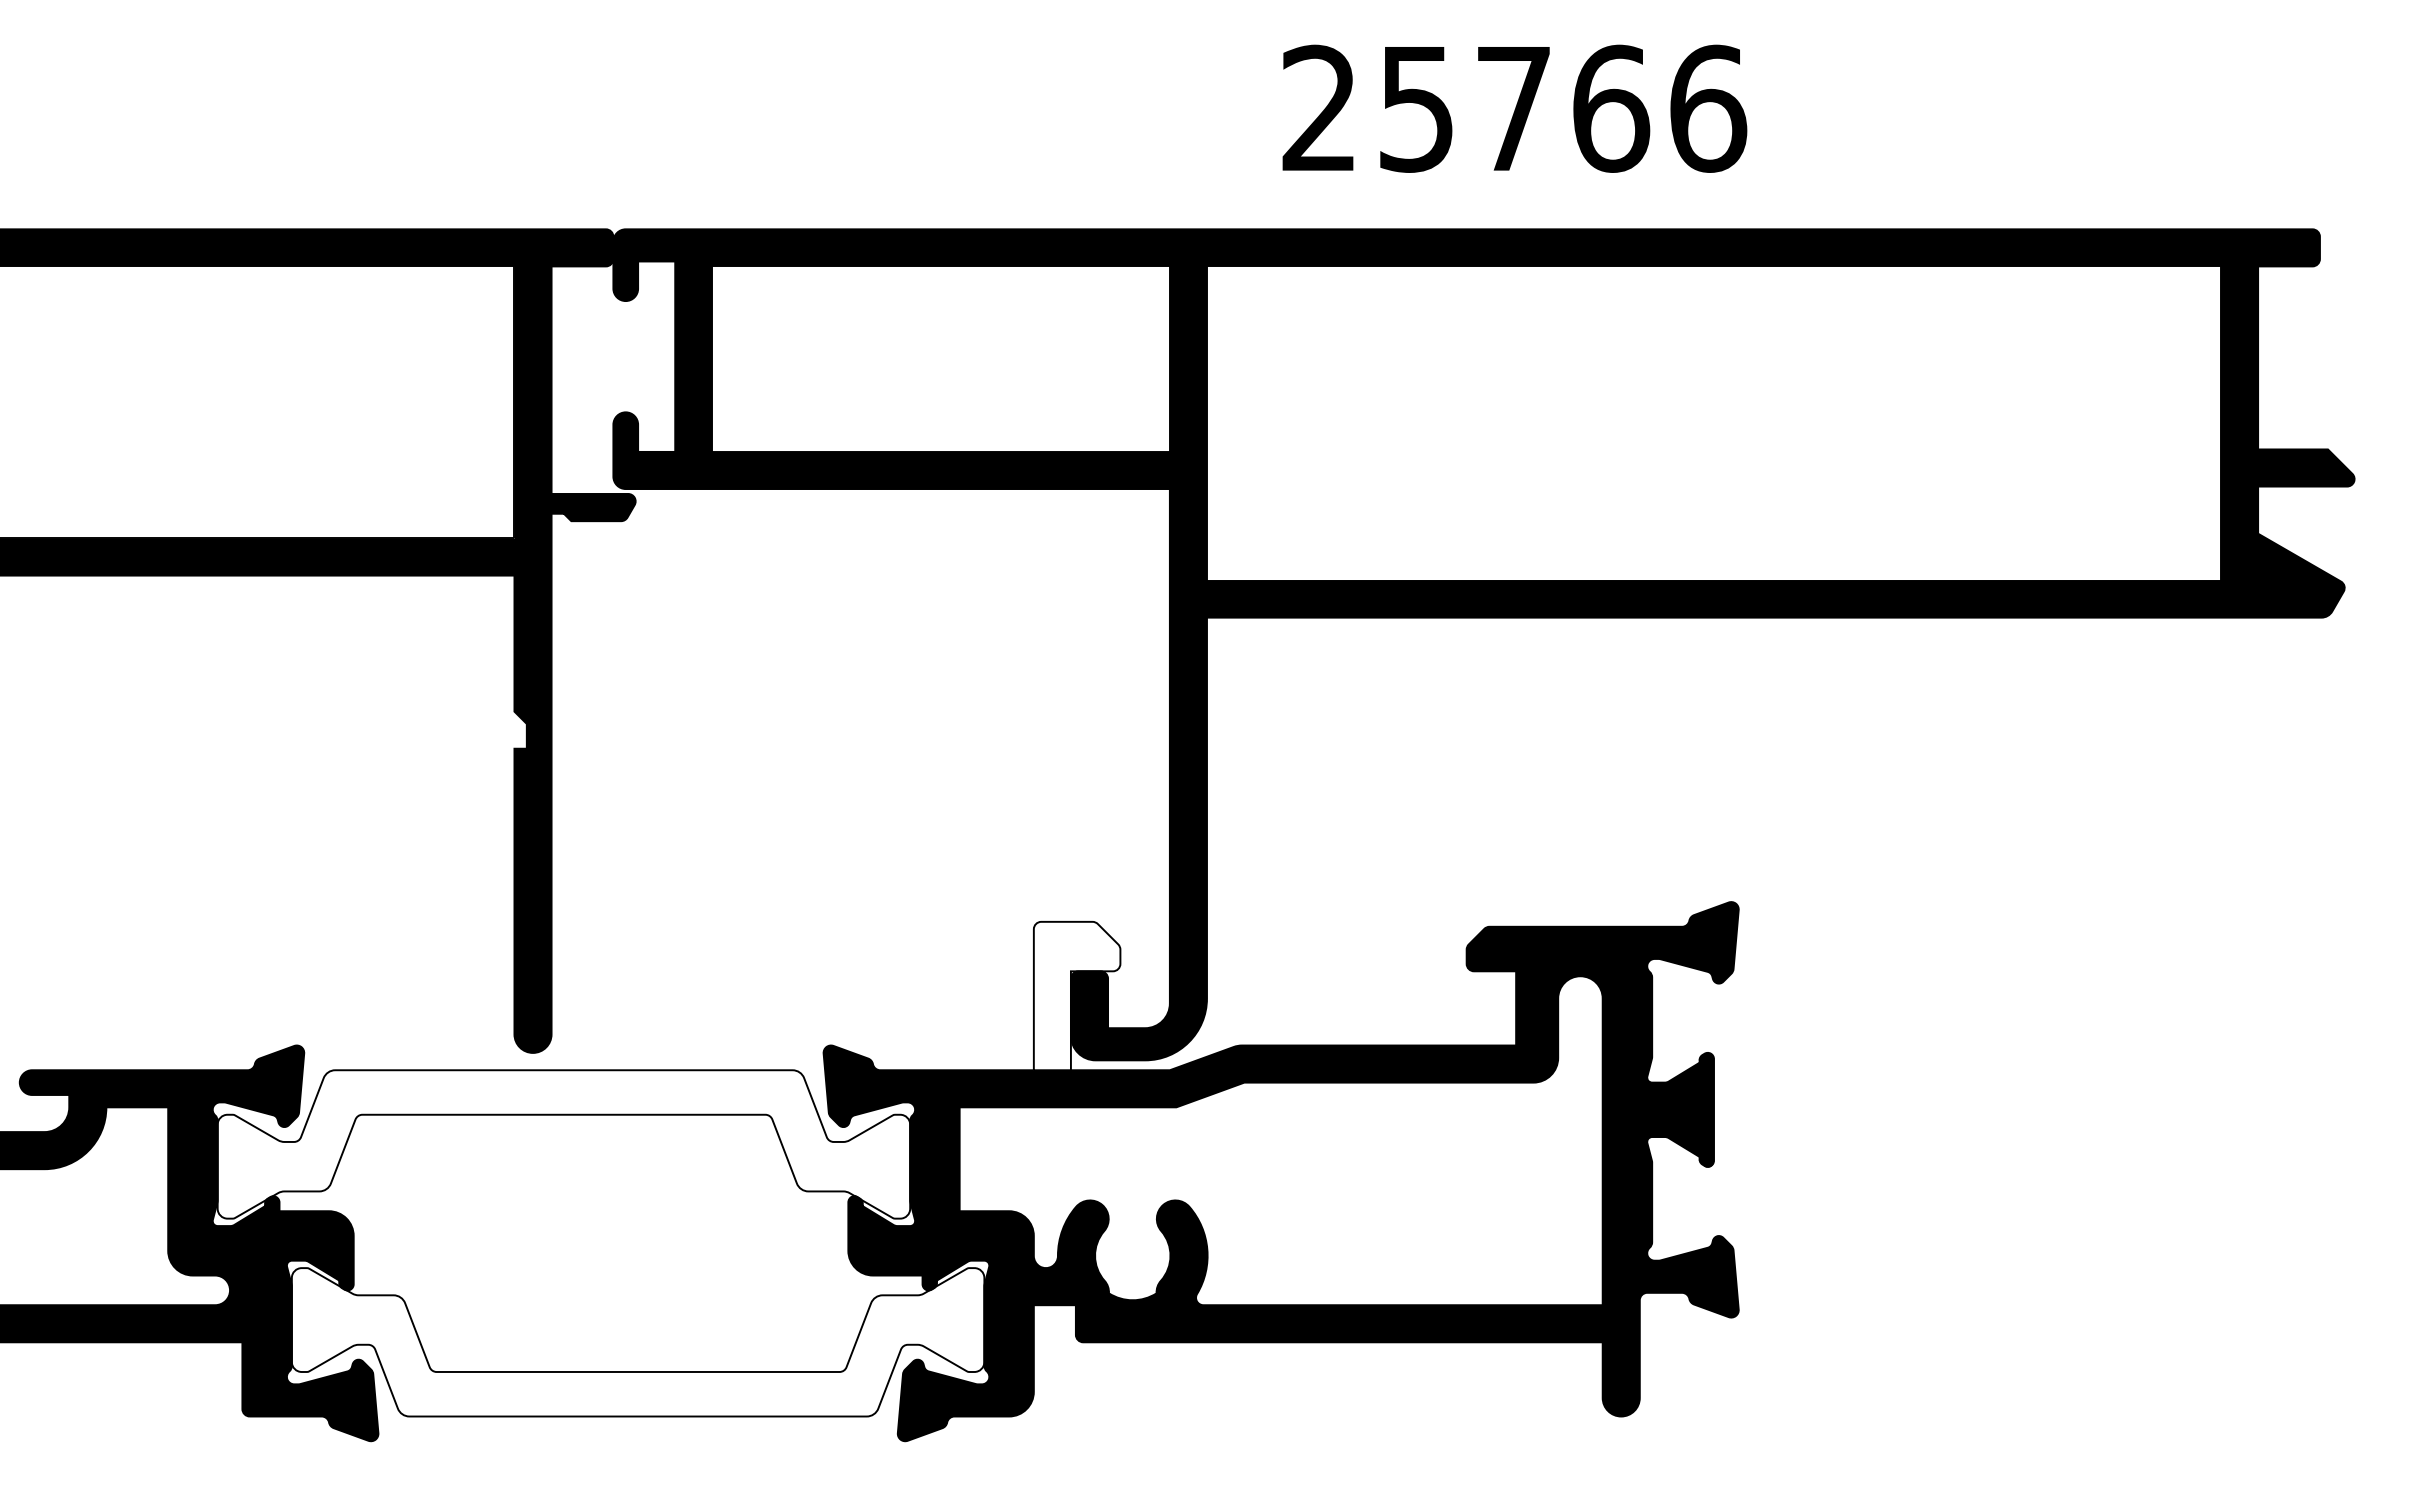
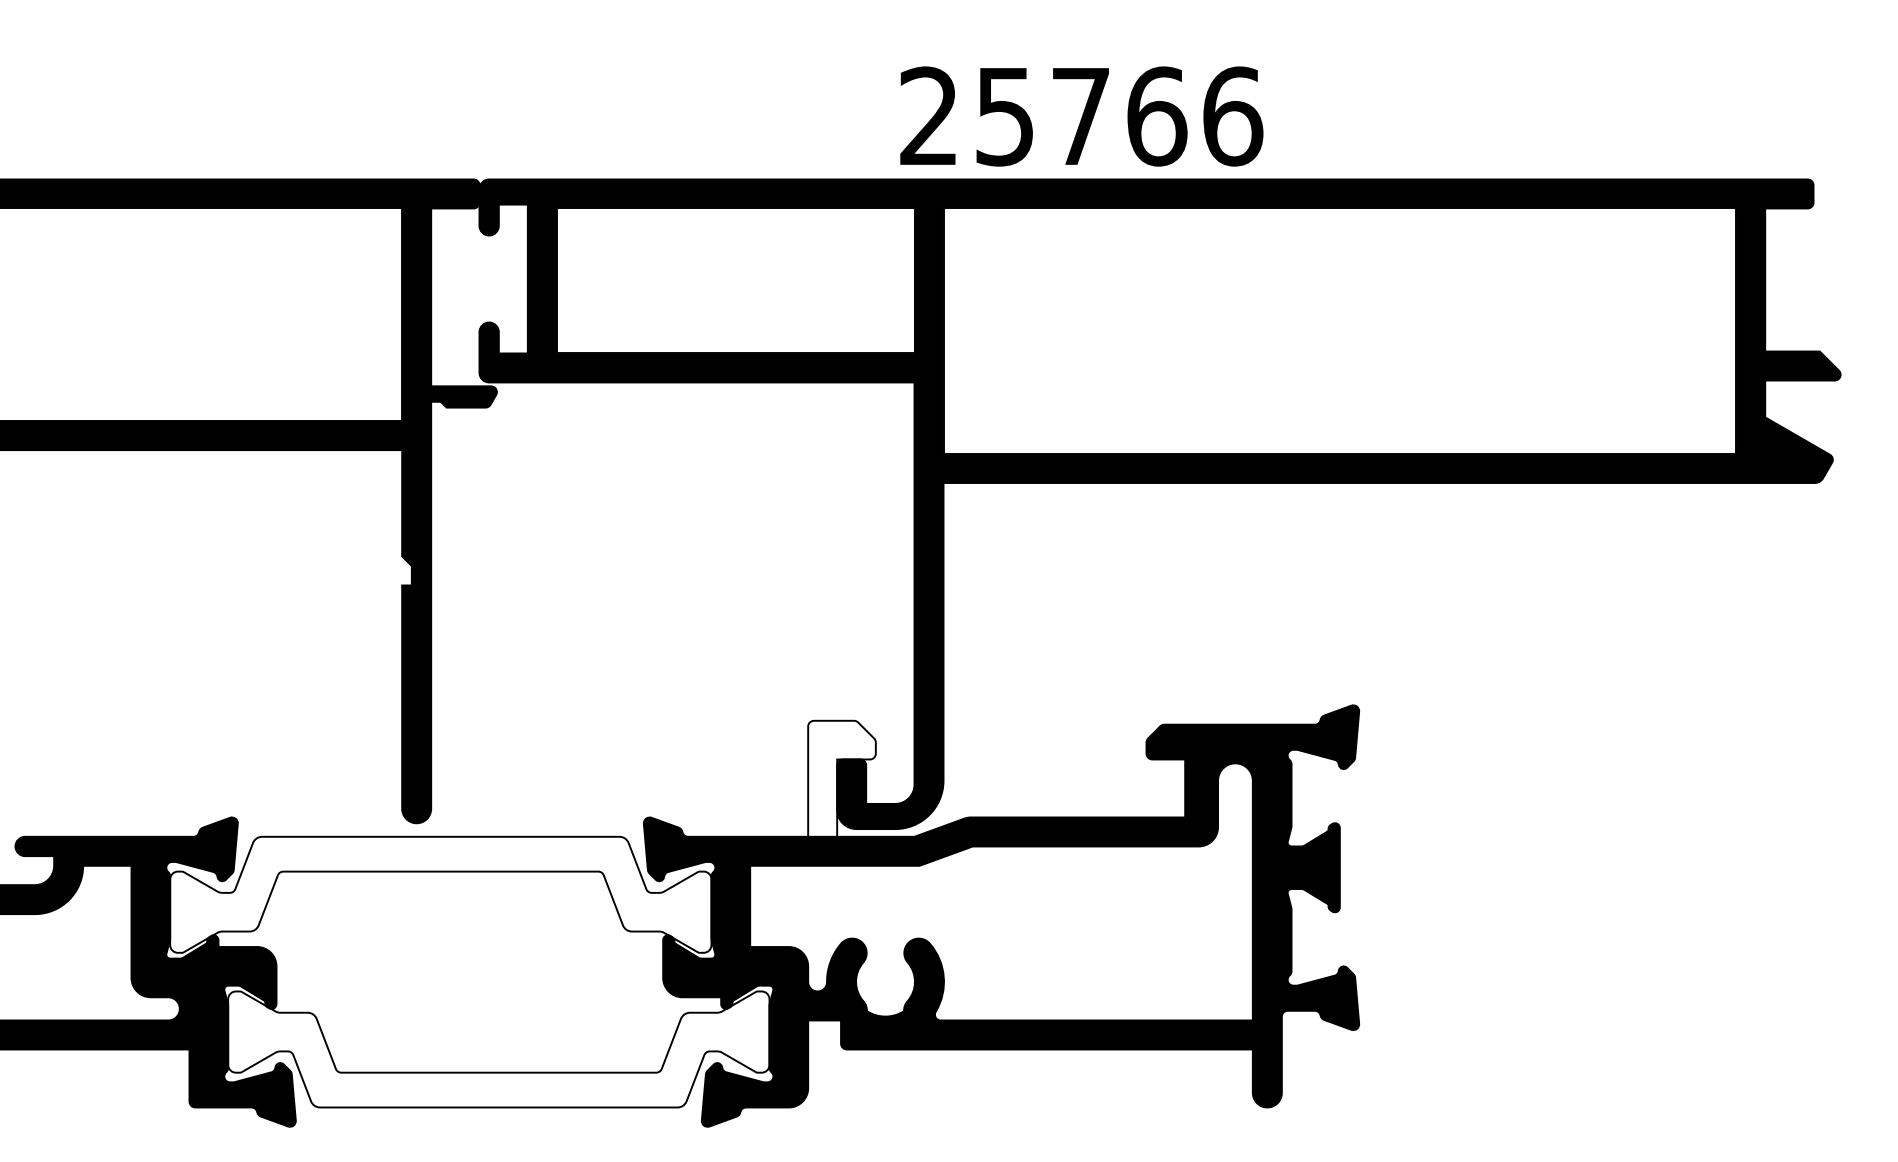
text: (1514, 108) -> (1081, 116), moved

